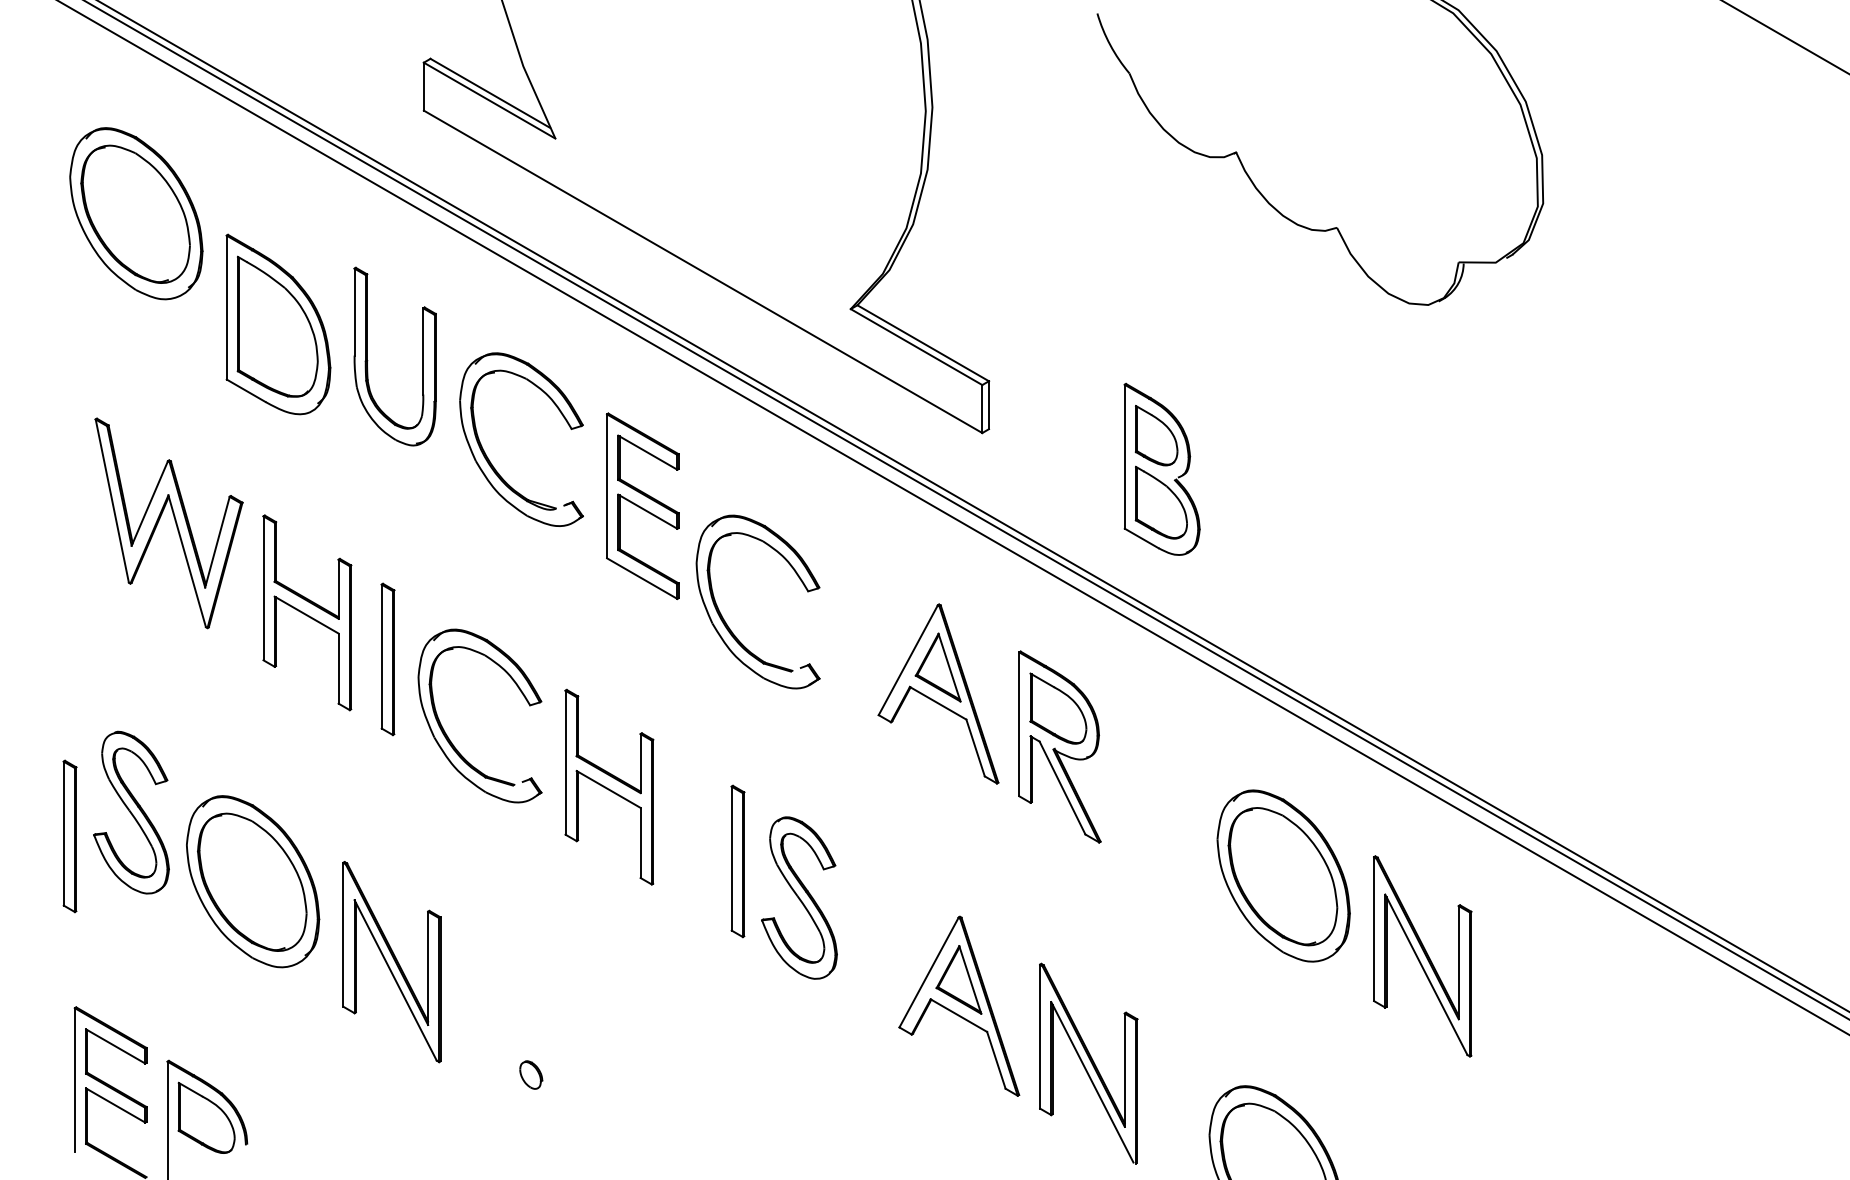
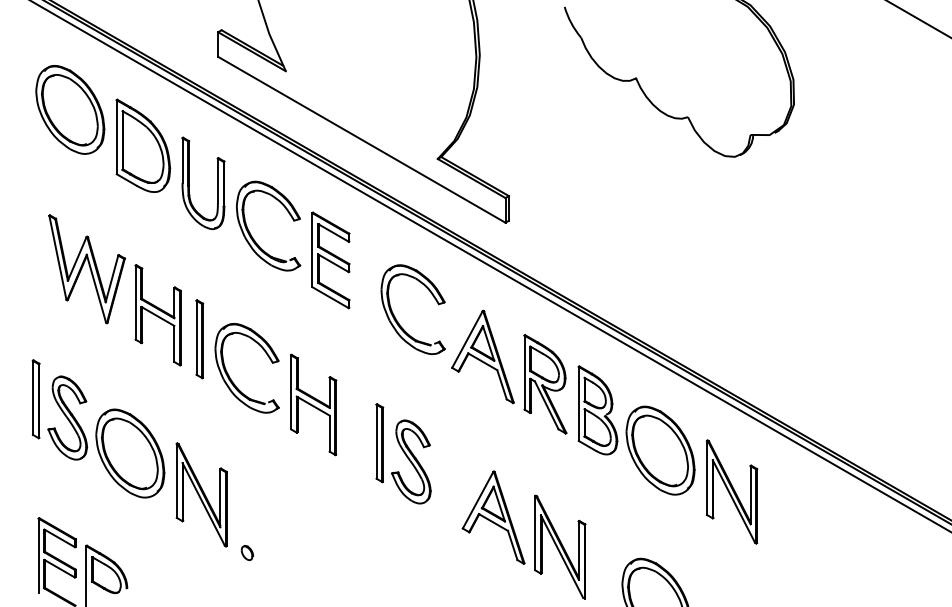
part: (278, 323) -> (143, 145), moved
part: (1161, 469) -> (597, 410), moved
part: (725, 619) -> (396, 318), moved
part: (68, 836) -> (35, 399), moved
part: (531, 1075) -> (247, 553), moved

